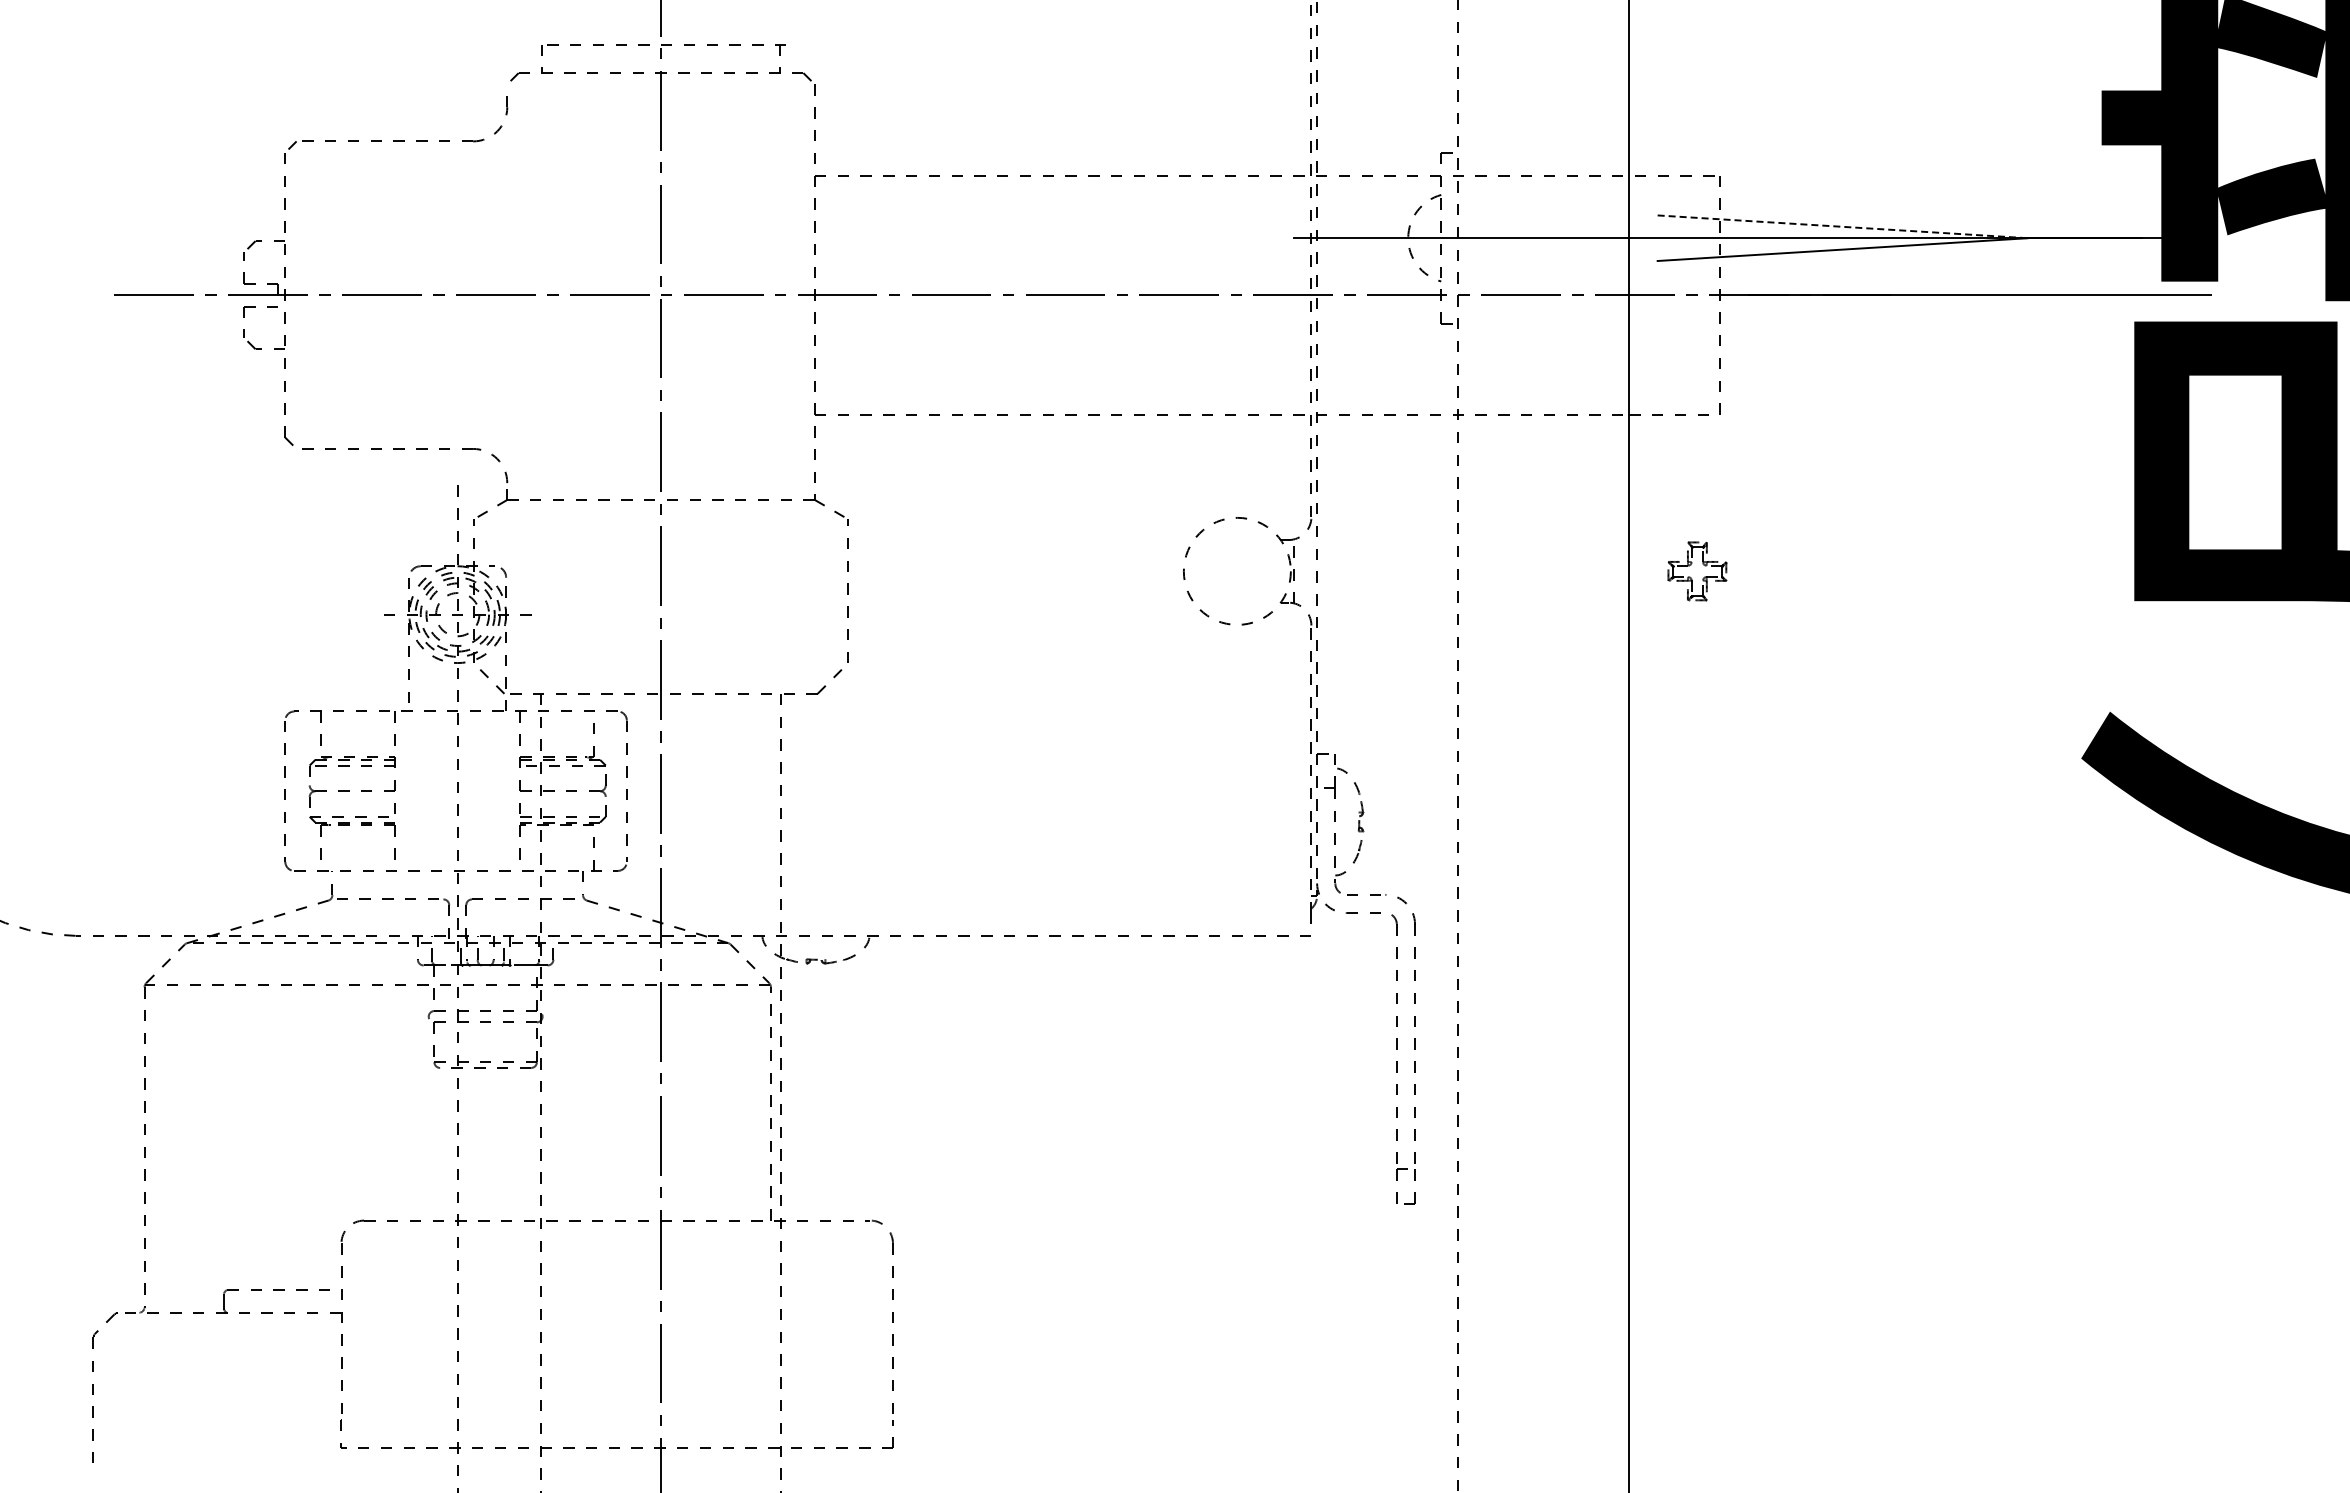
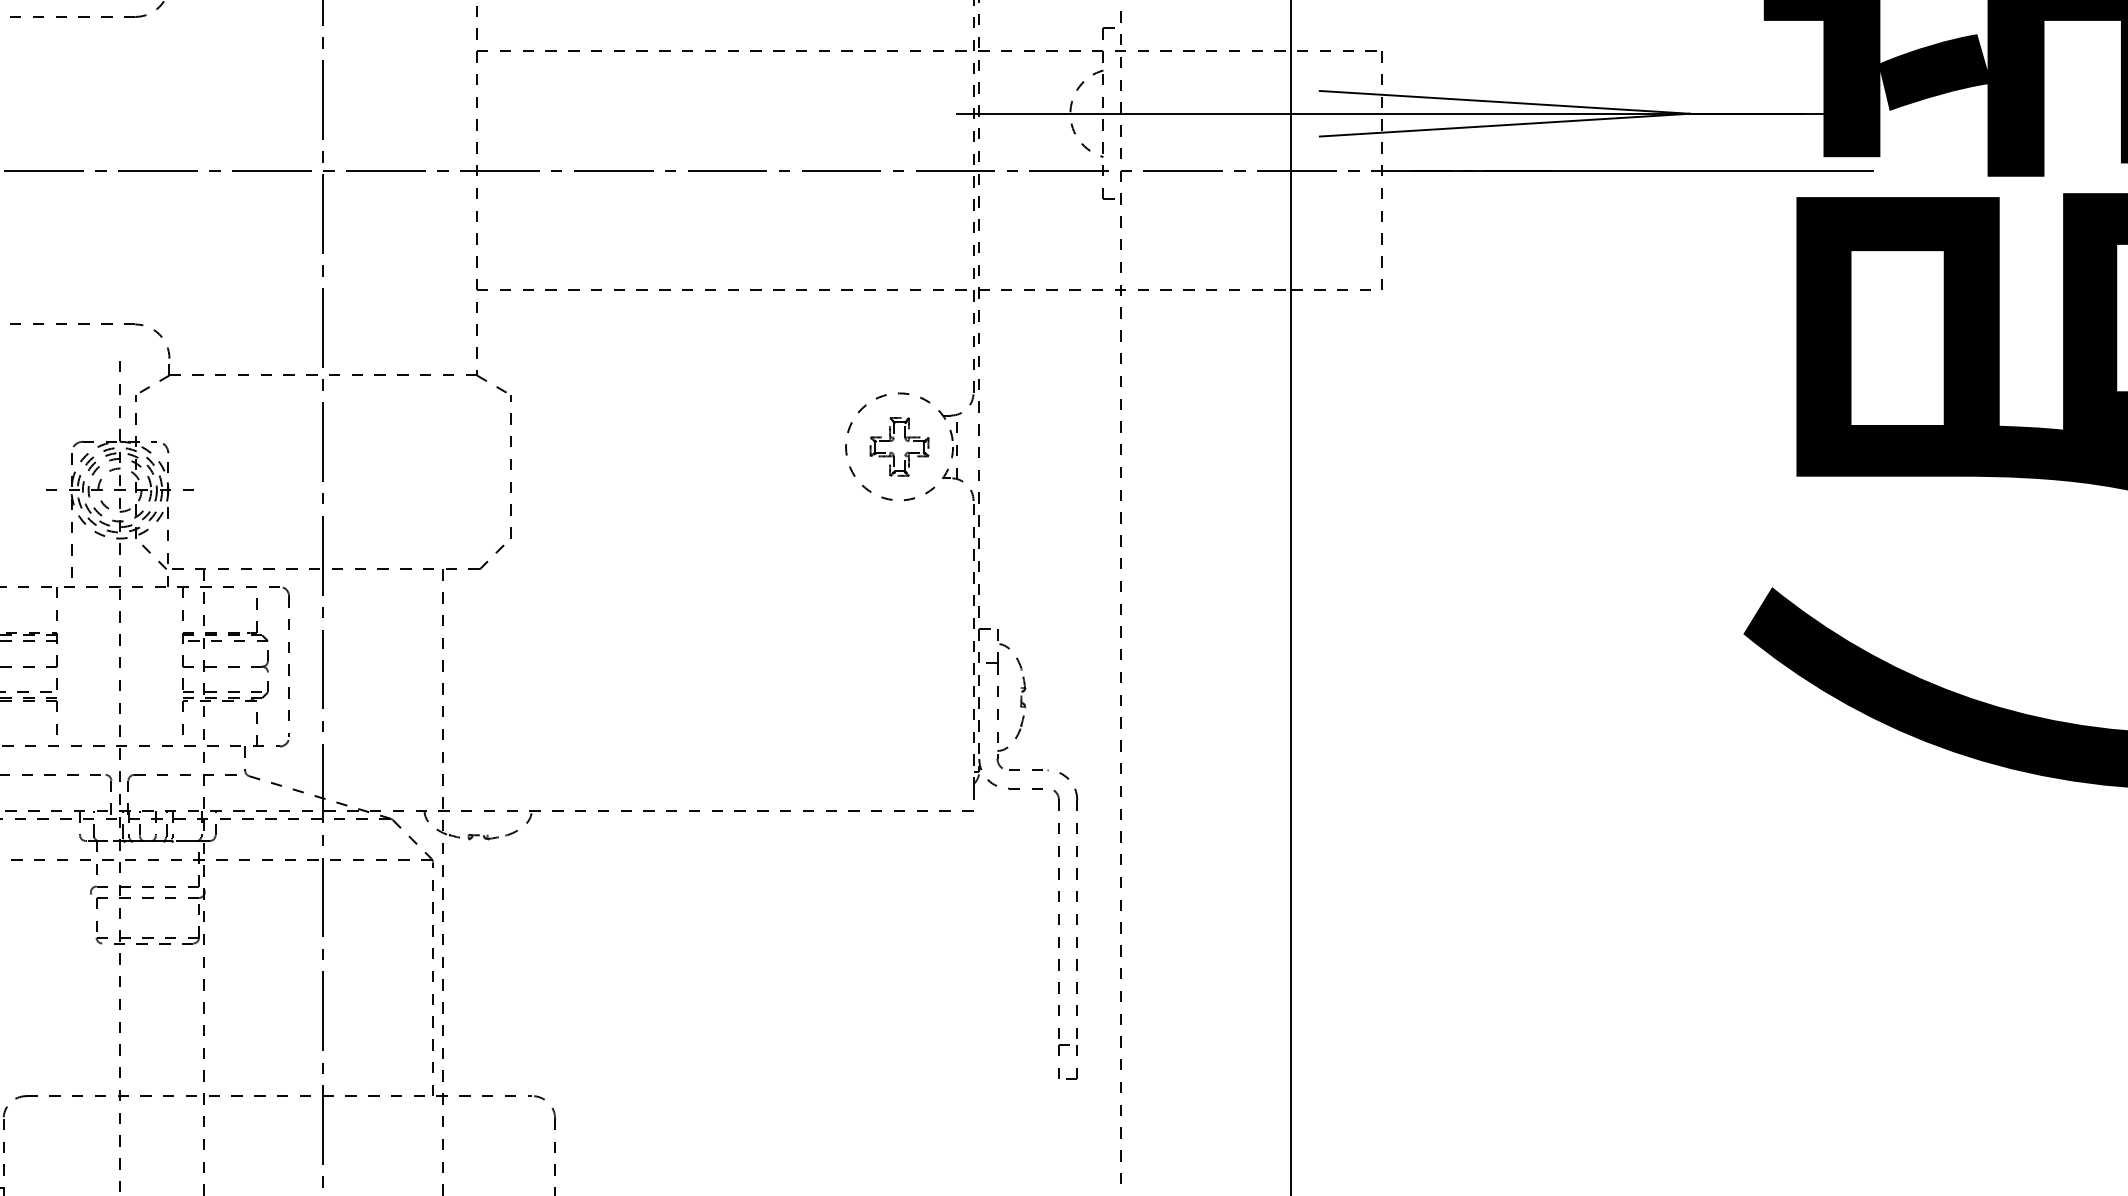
line: (1843, 226) -> (1505, 102), dashed -> solid
part: (1691, 565) -> (893, 441), moved

